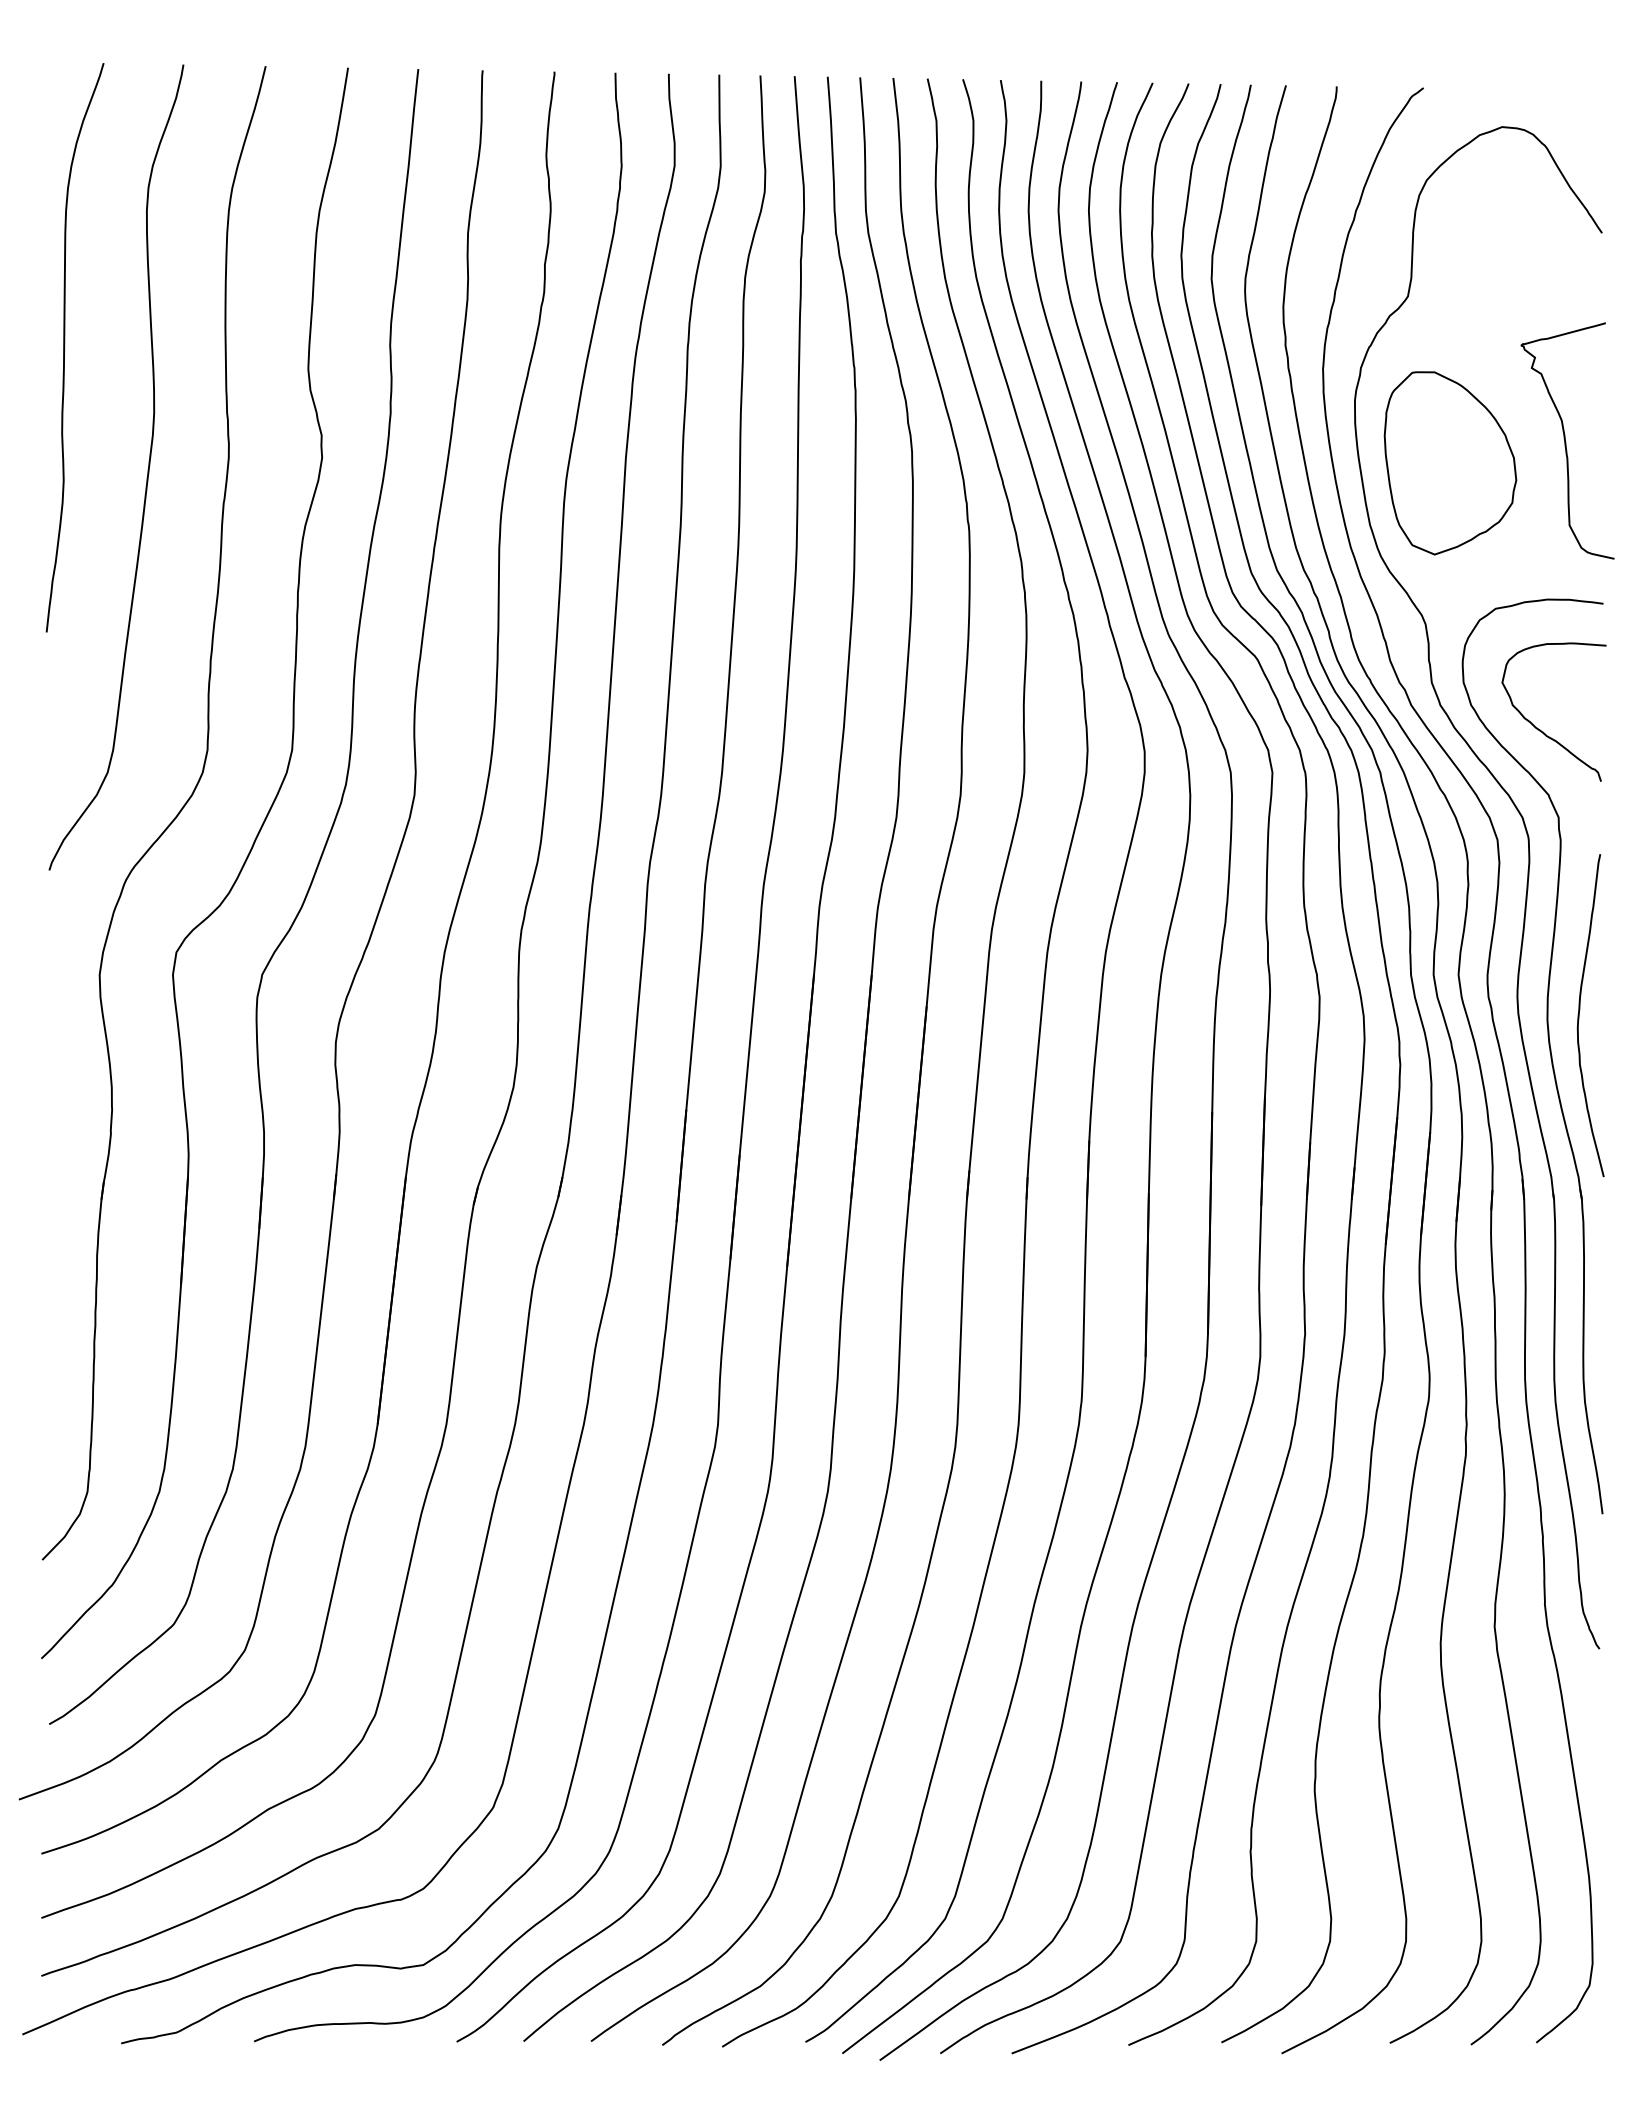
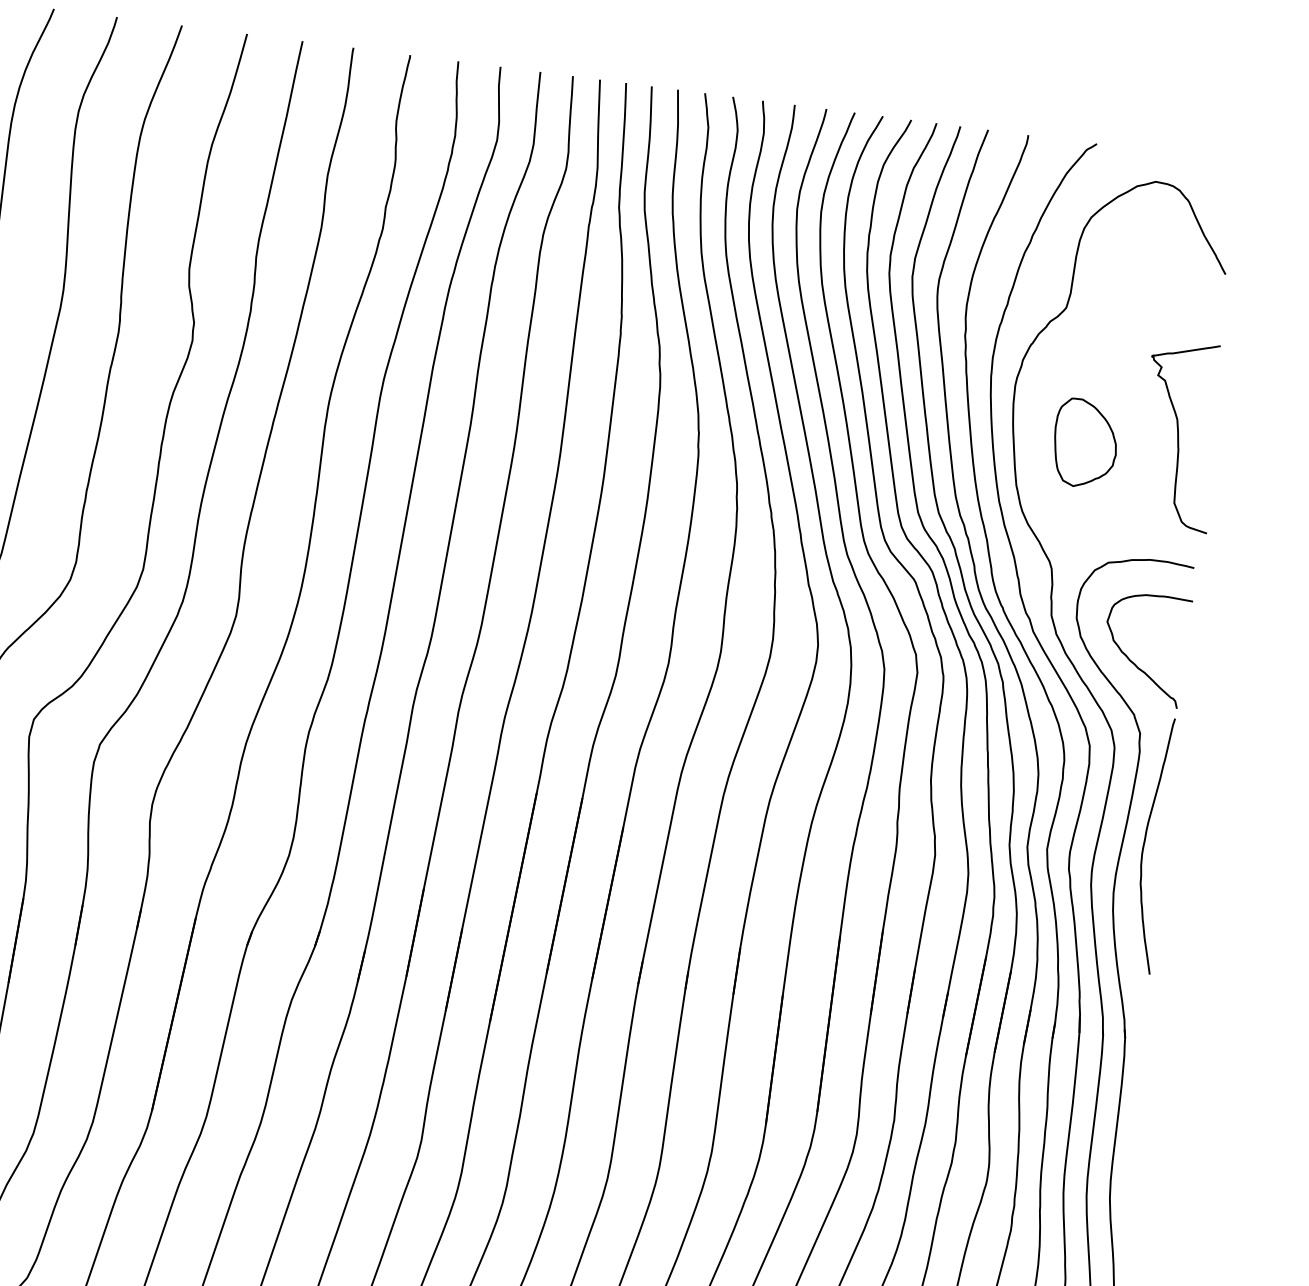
part: (1450, 463) -> (1085, 443), size x0.6
curve: (1579, 1015) -> (1144, 844), moved

